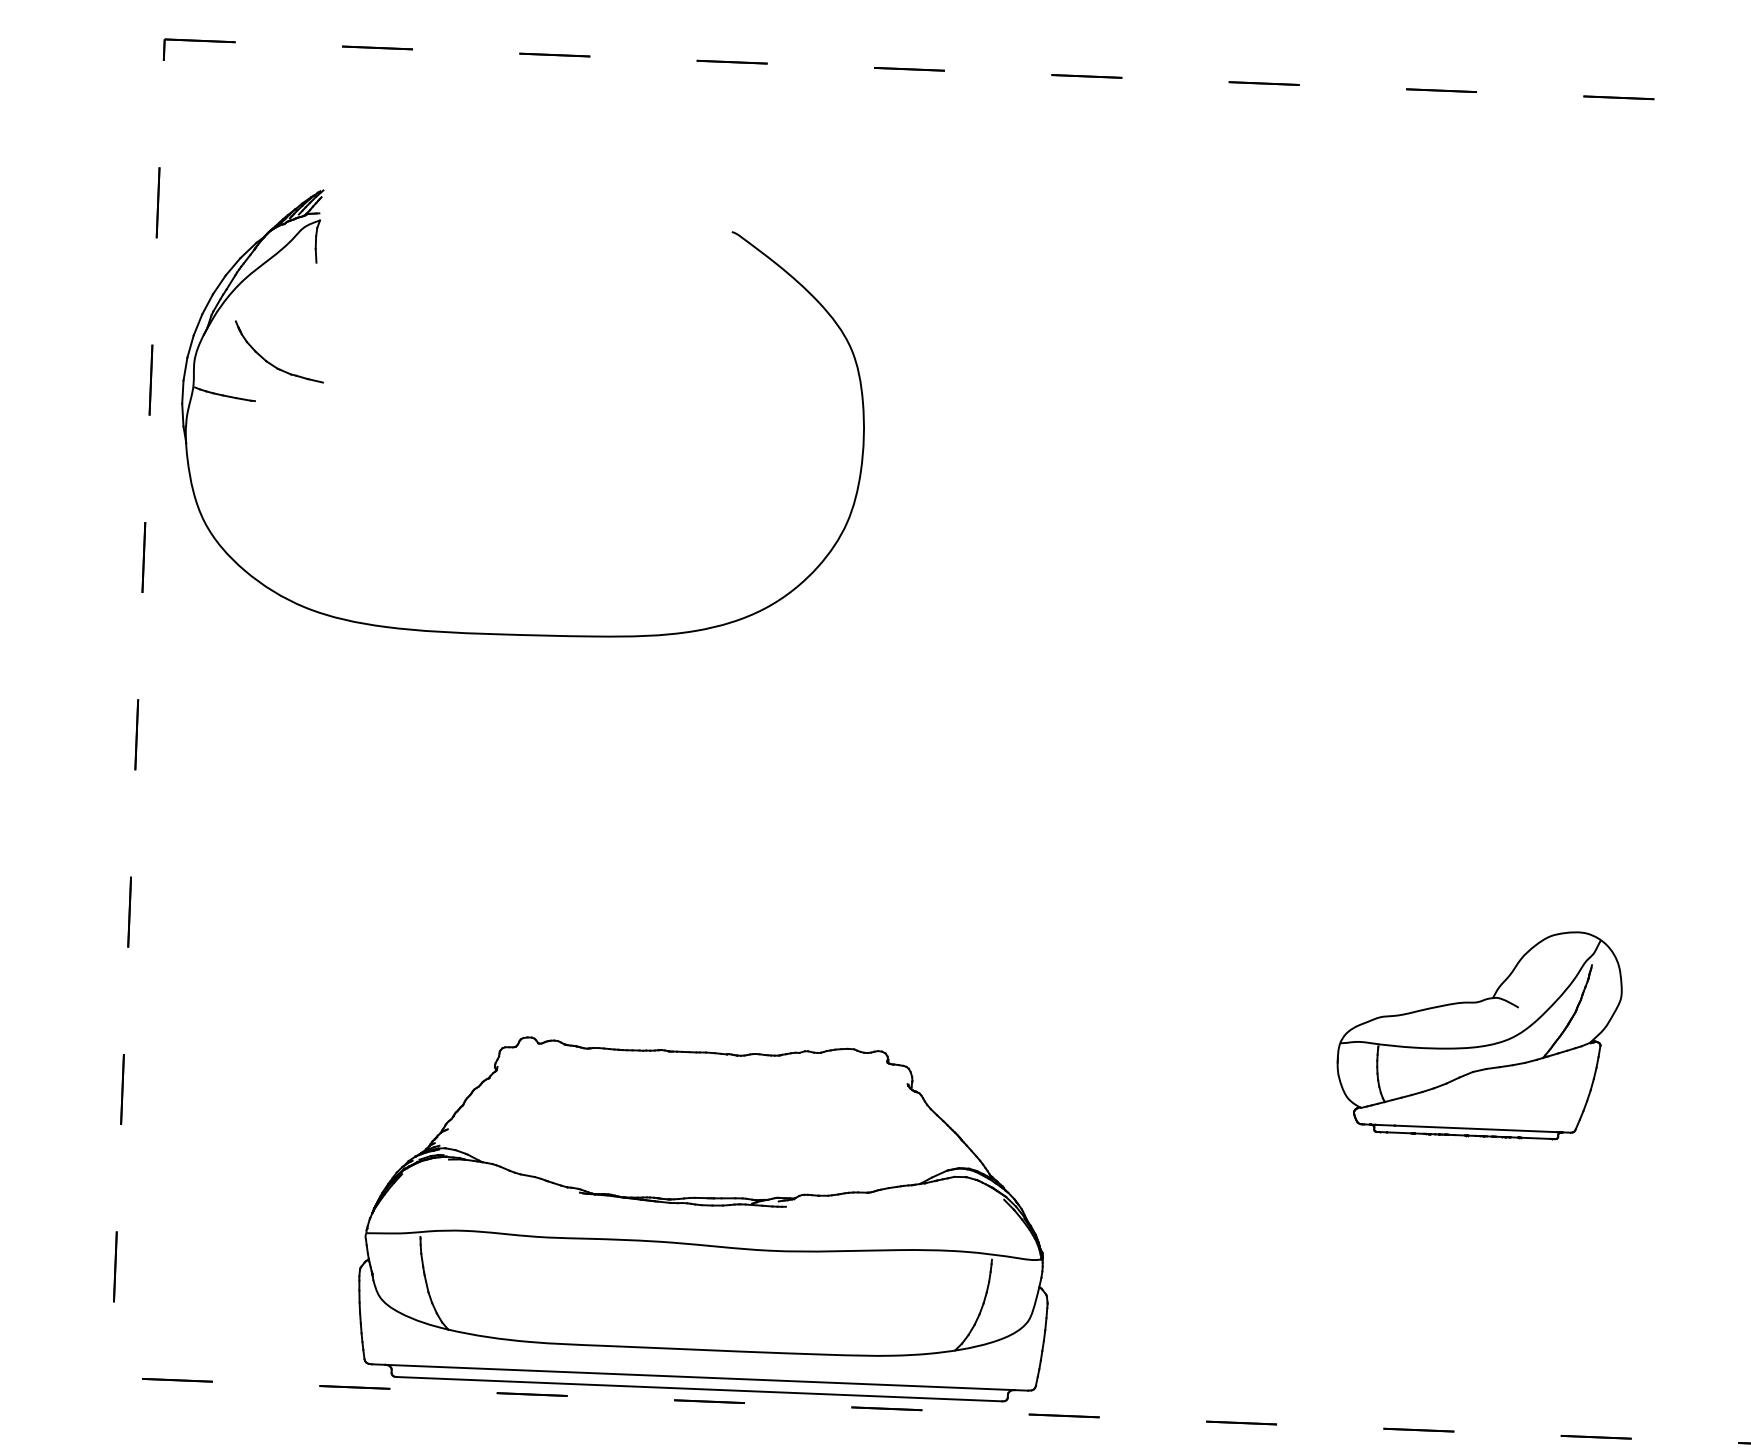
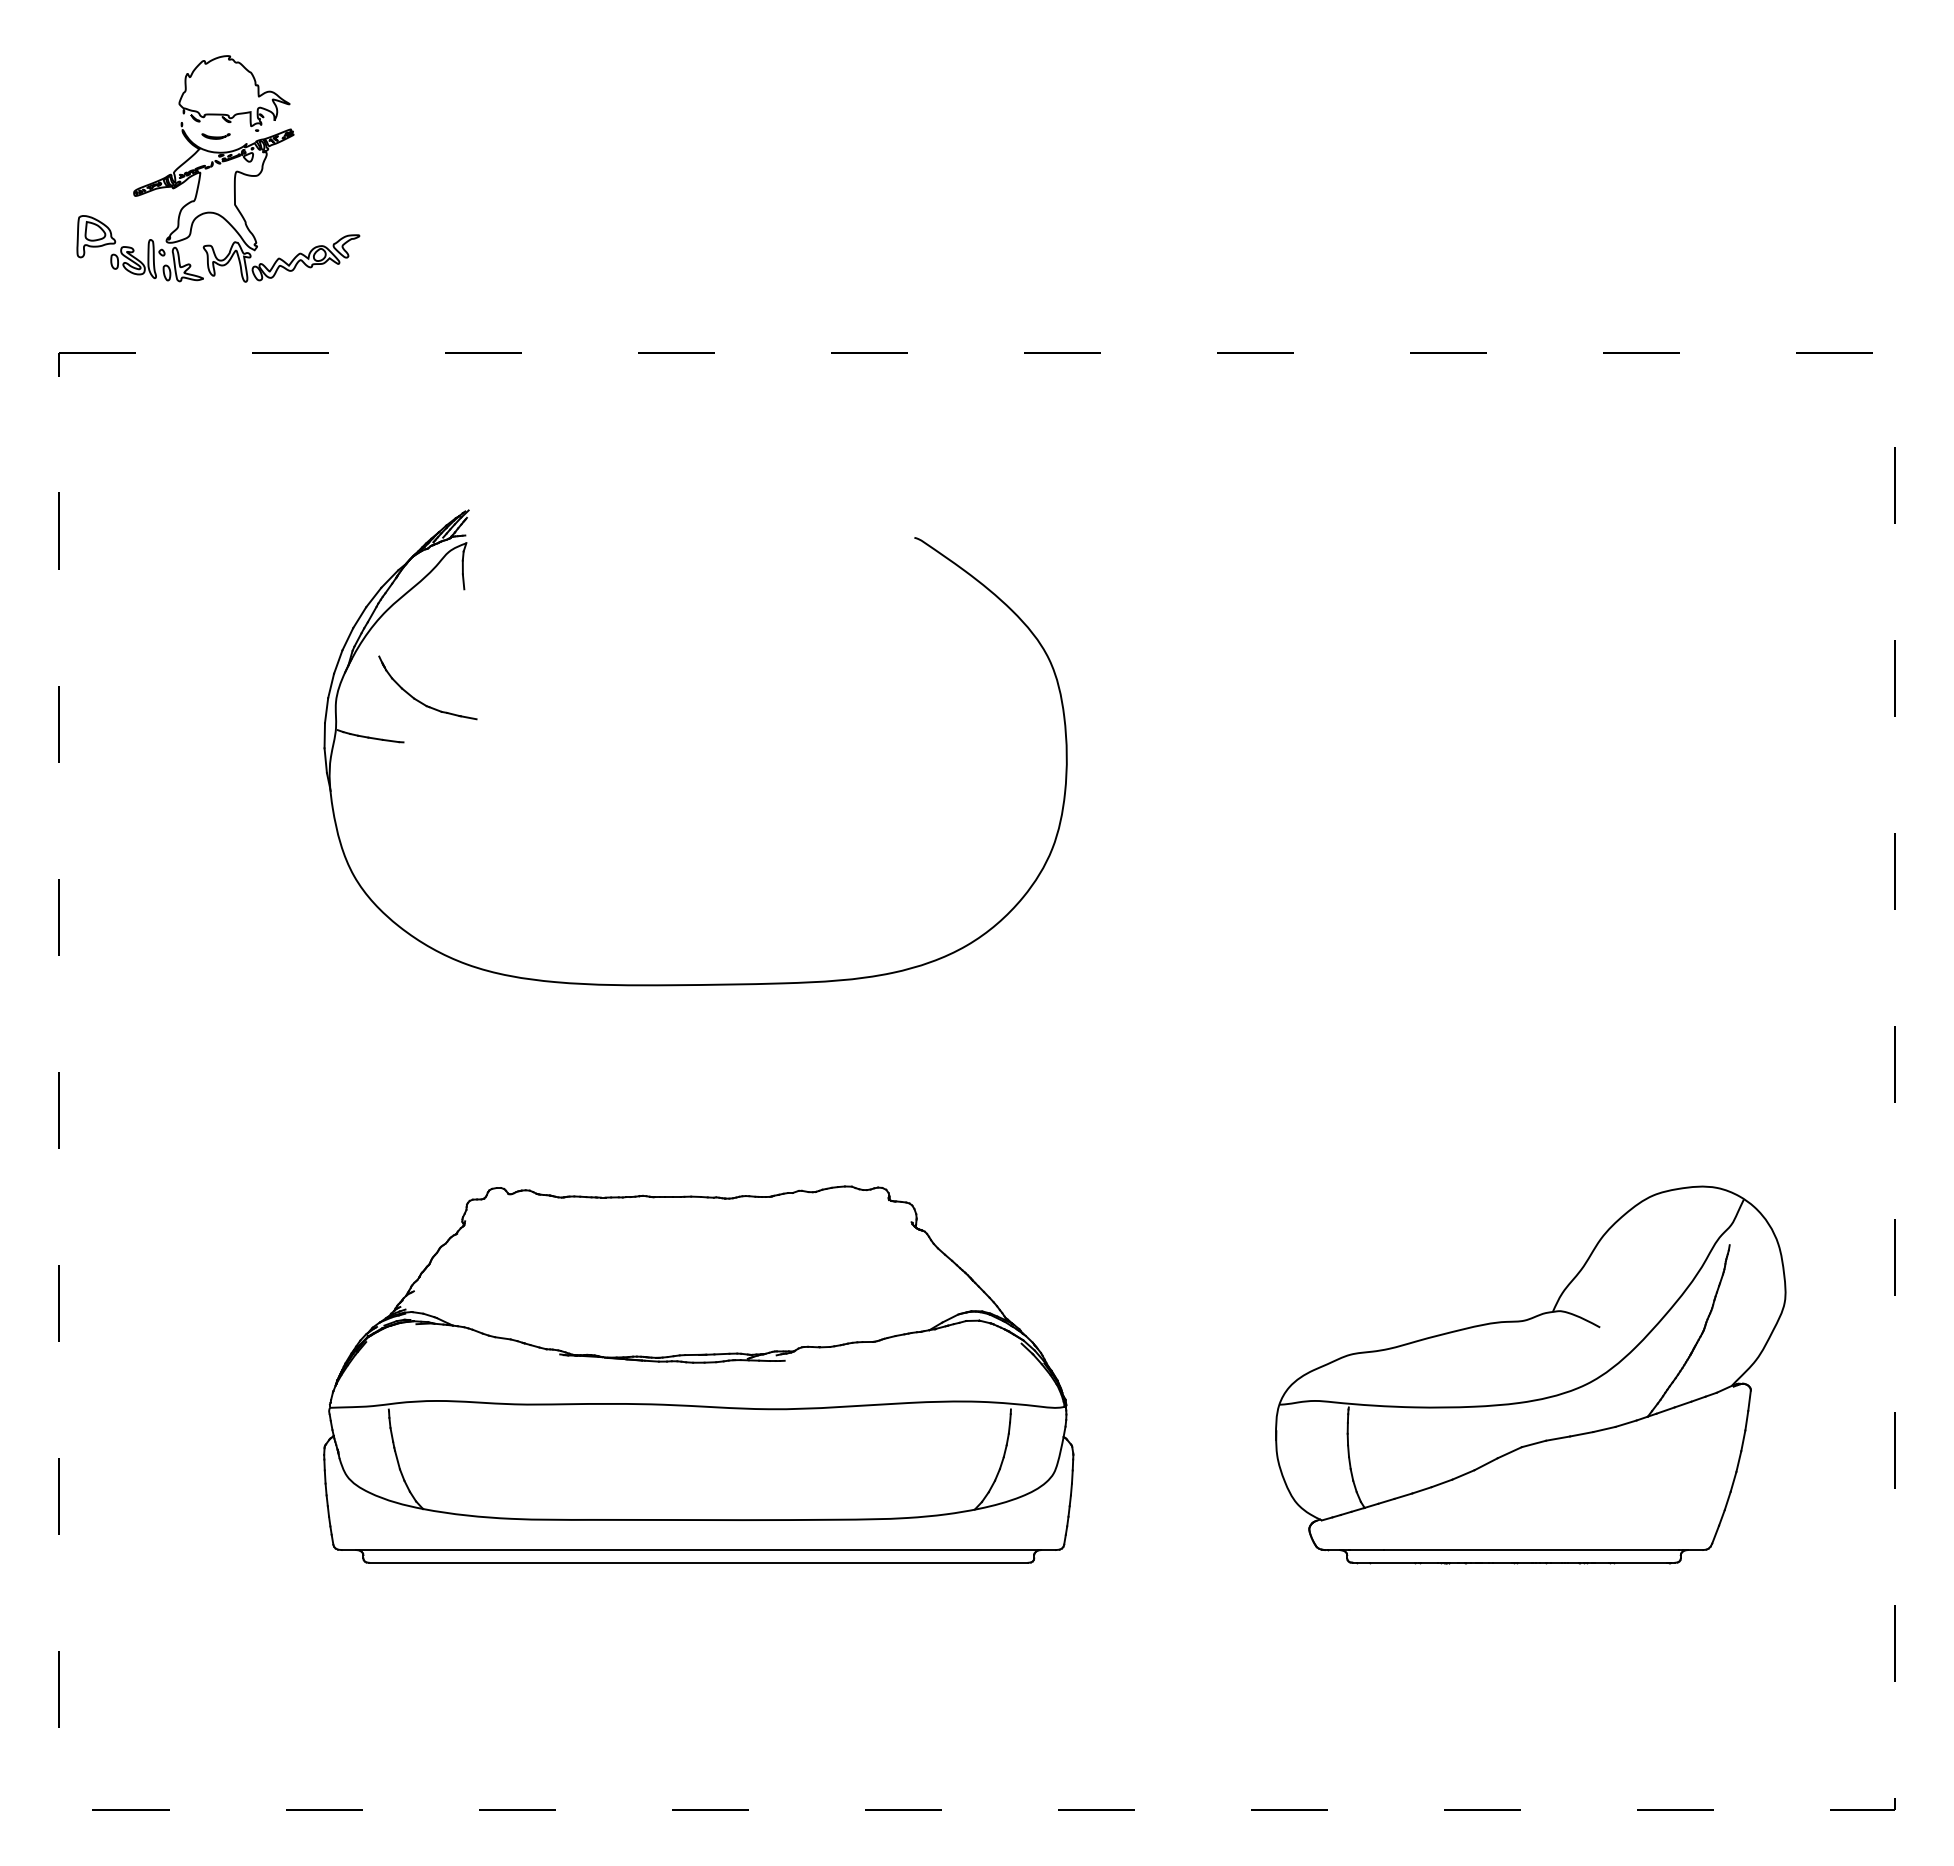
part: (323, 383) -> (477, 720), moved
part: (1479, 1031) -> (1530, 1374), size x1.67
part: (706, 1216) -> (698, 1374), moved

